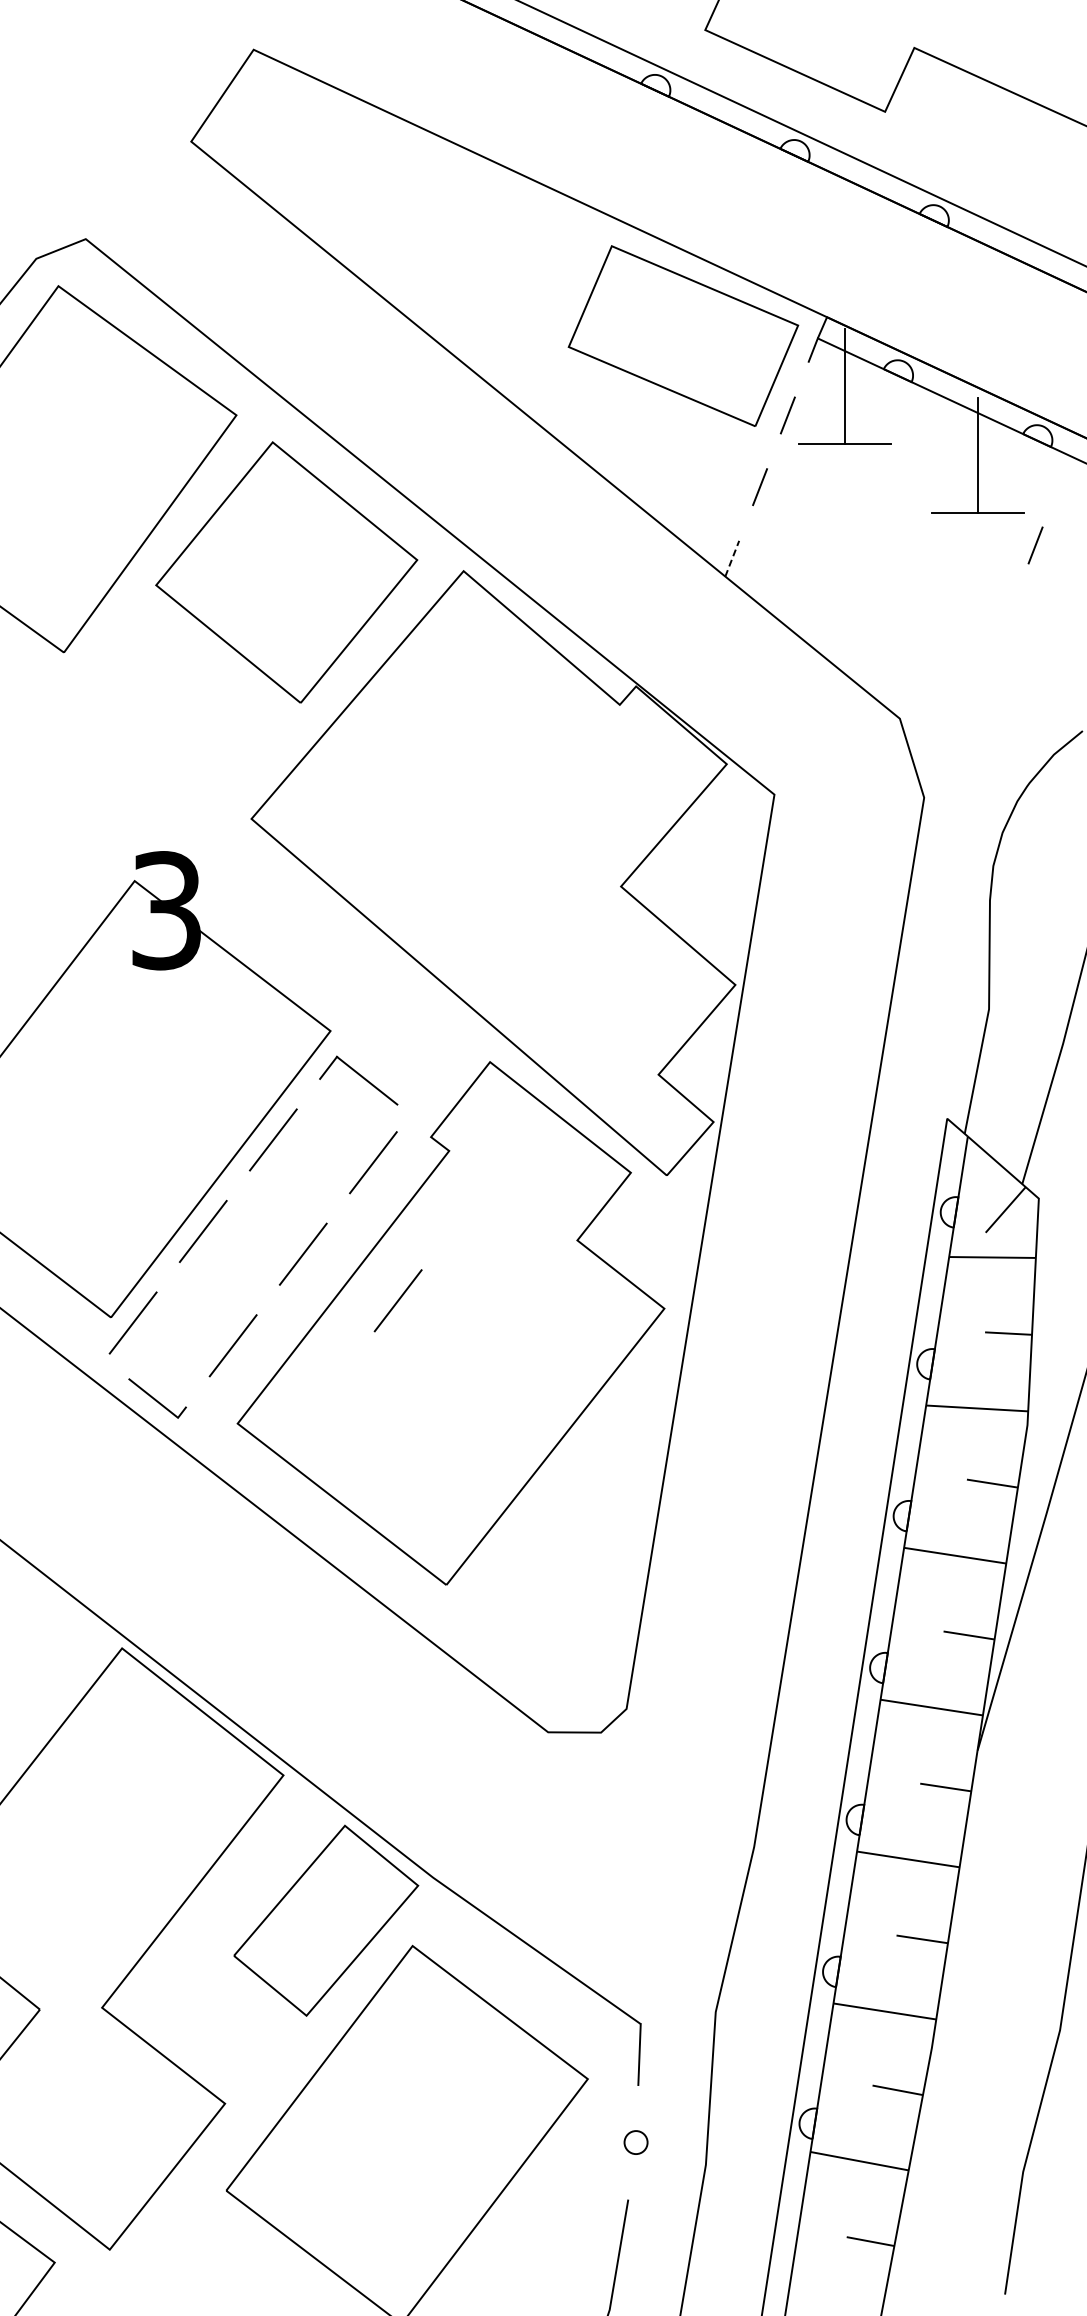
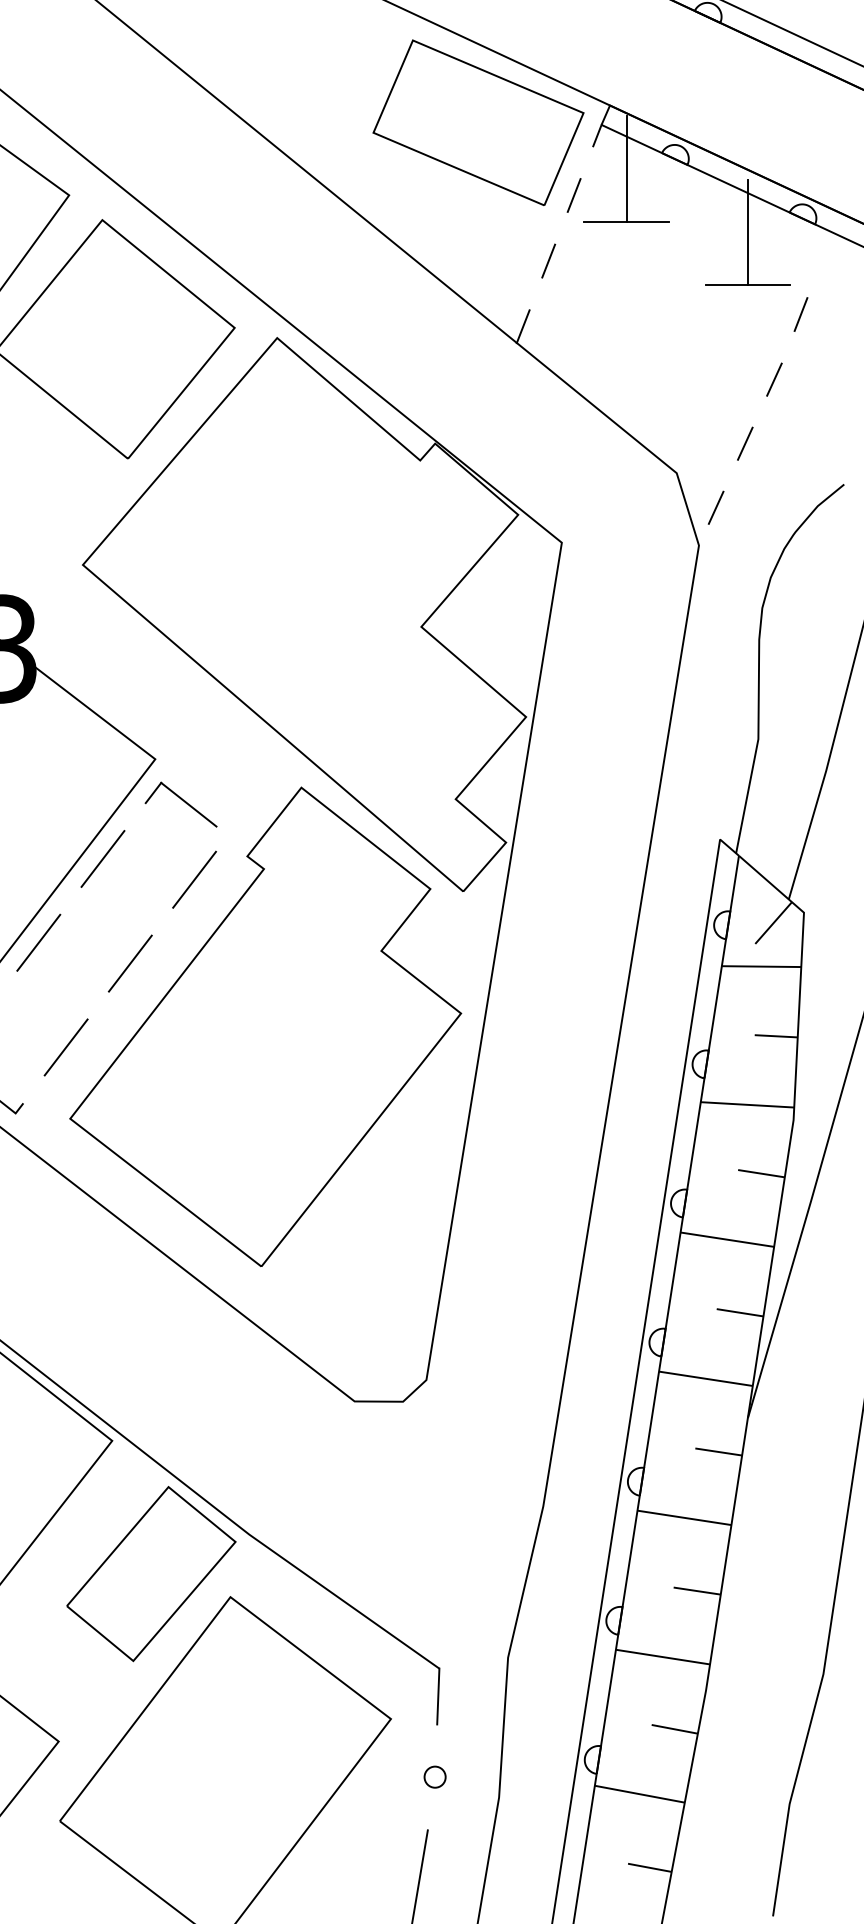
line: (732, 558) -> (523, 326), dashed -> solid
line: (1006, 616) -> (774, 379), added
line: (974, 686) -> (745, 443), added
line: (942, 756) -> (715, 507), added
line: (397, 1300) -> (216, 1005), removed

